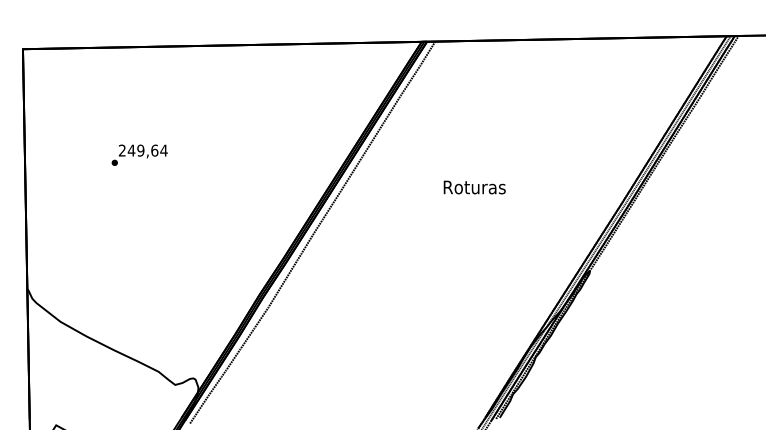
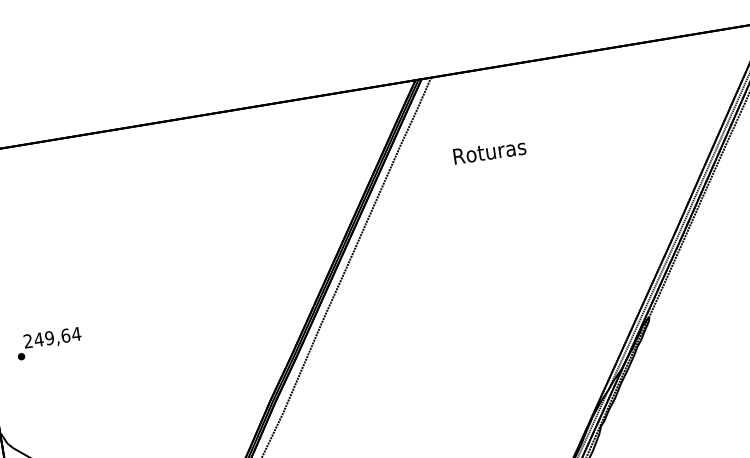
text: (139, 154) -> (48, 342), moved
text: (474, 187) -> (489, 151), moved

